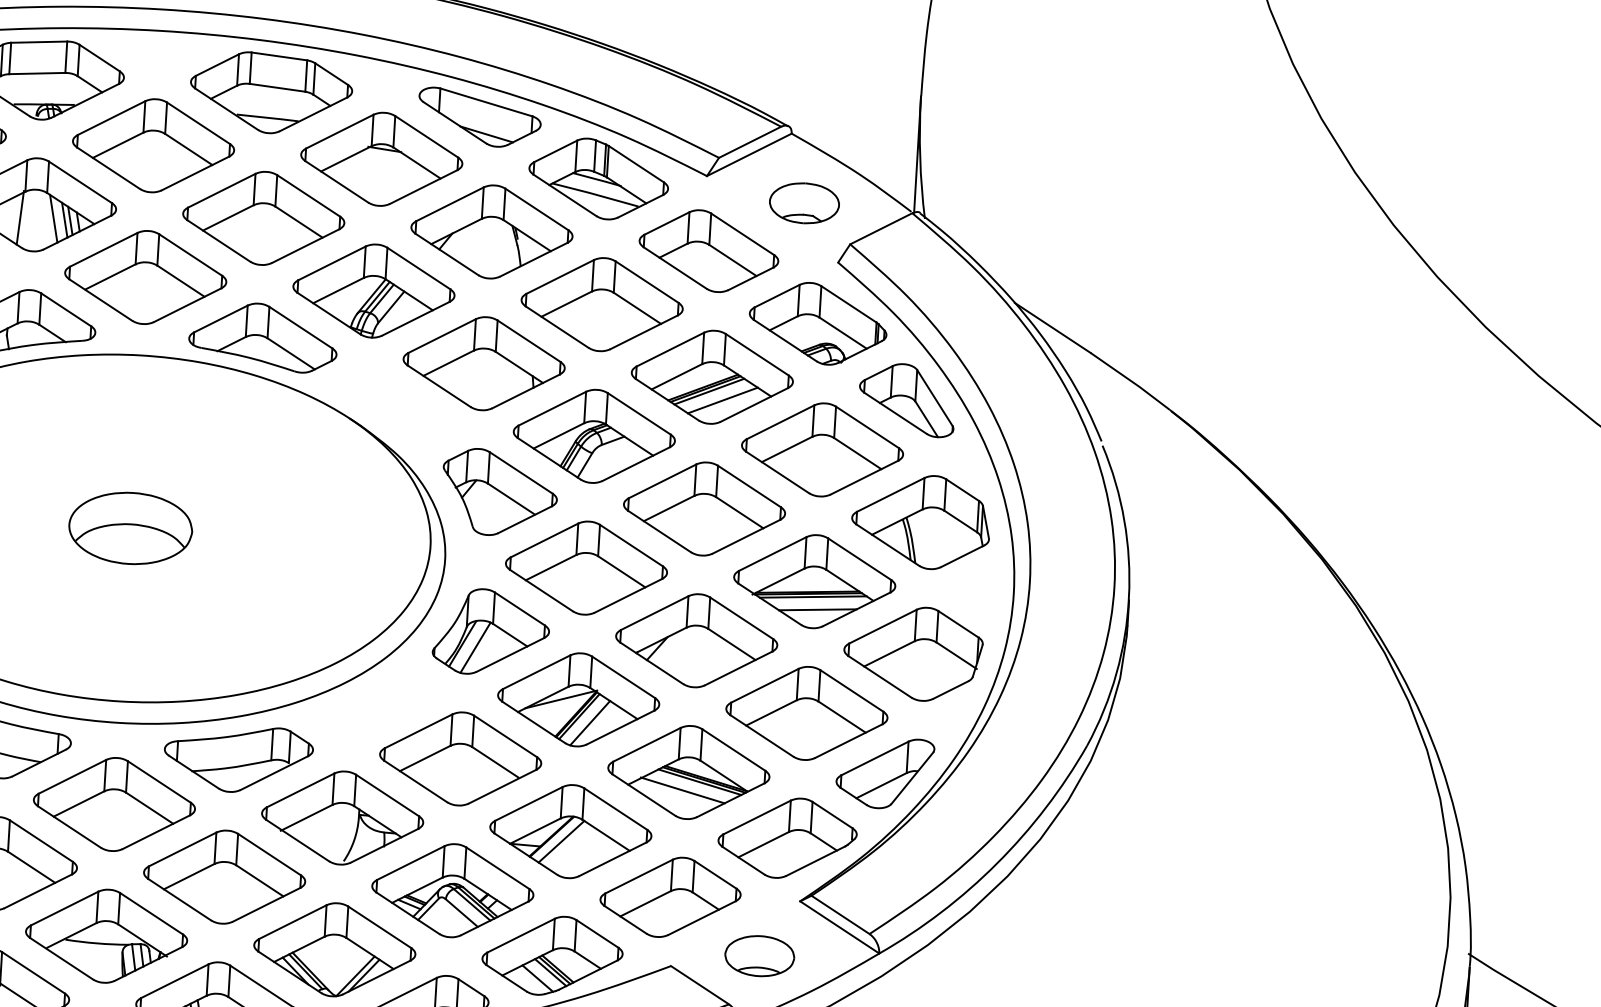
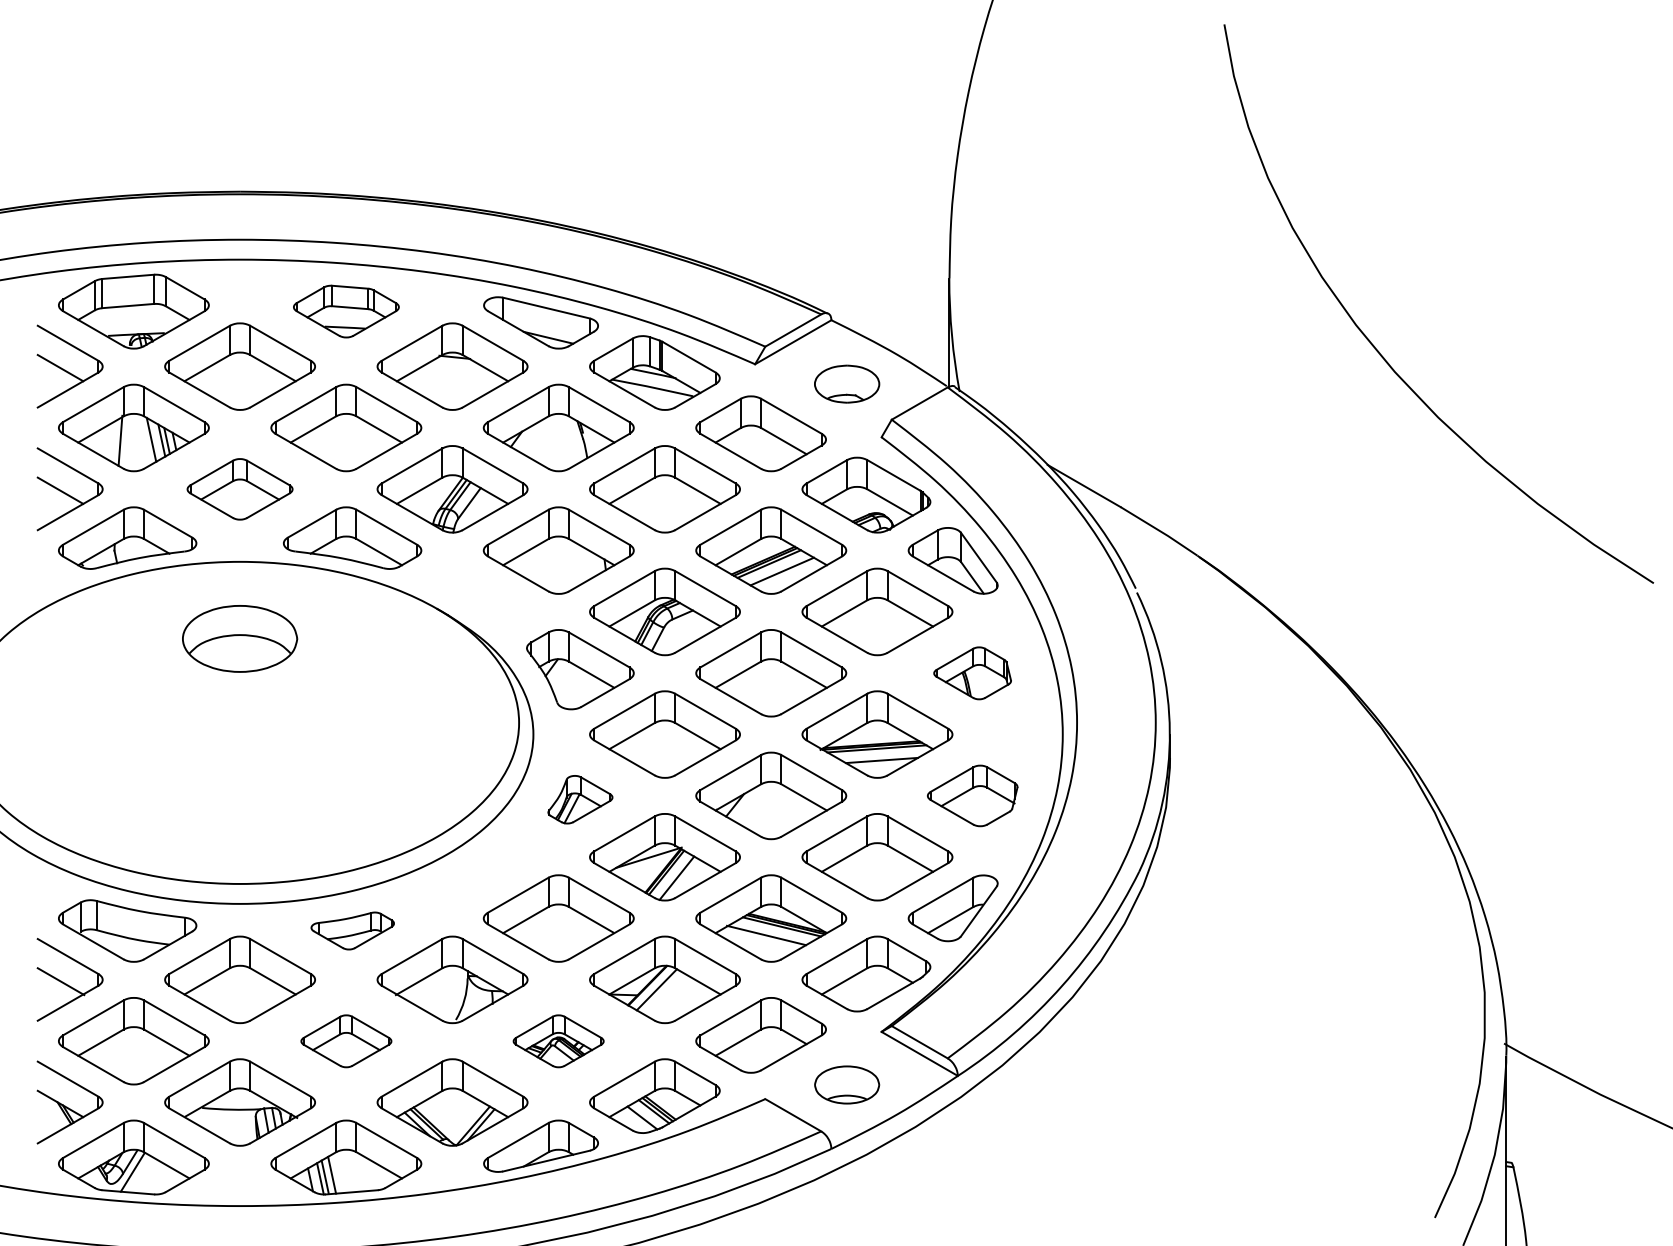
part: (271, 93) -> (346, 311), size x0.7
part: (145, 277) -> (239, 489), size x0.7
part: (920, 522) -> (972, 673), size x0.6
part: (131, 528) -> (240, 638), moved
part: (491, 632) -> (580, 799), size x0.6
part: (912, 653) -> (972, 795), size x0.7
part: (238, 758) -> (352, 930), size x0.6
part: (224, 877) -> (346, 1041), size x0.6
part: (452, 891) -> (558, 1041), size x0.6

